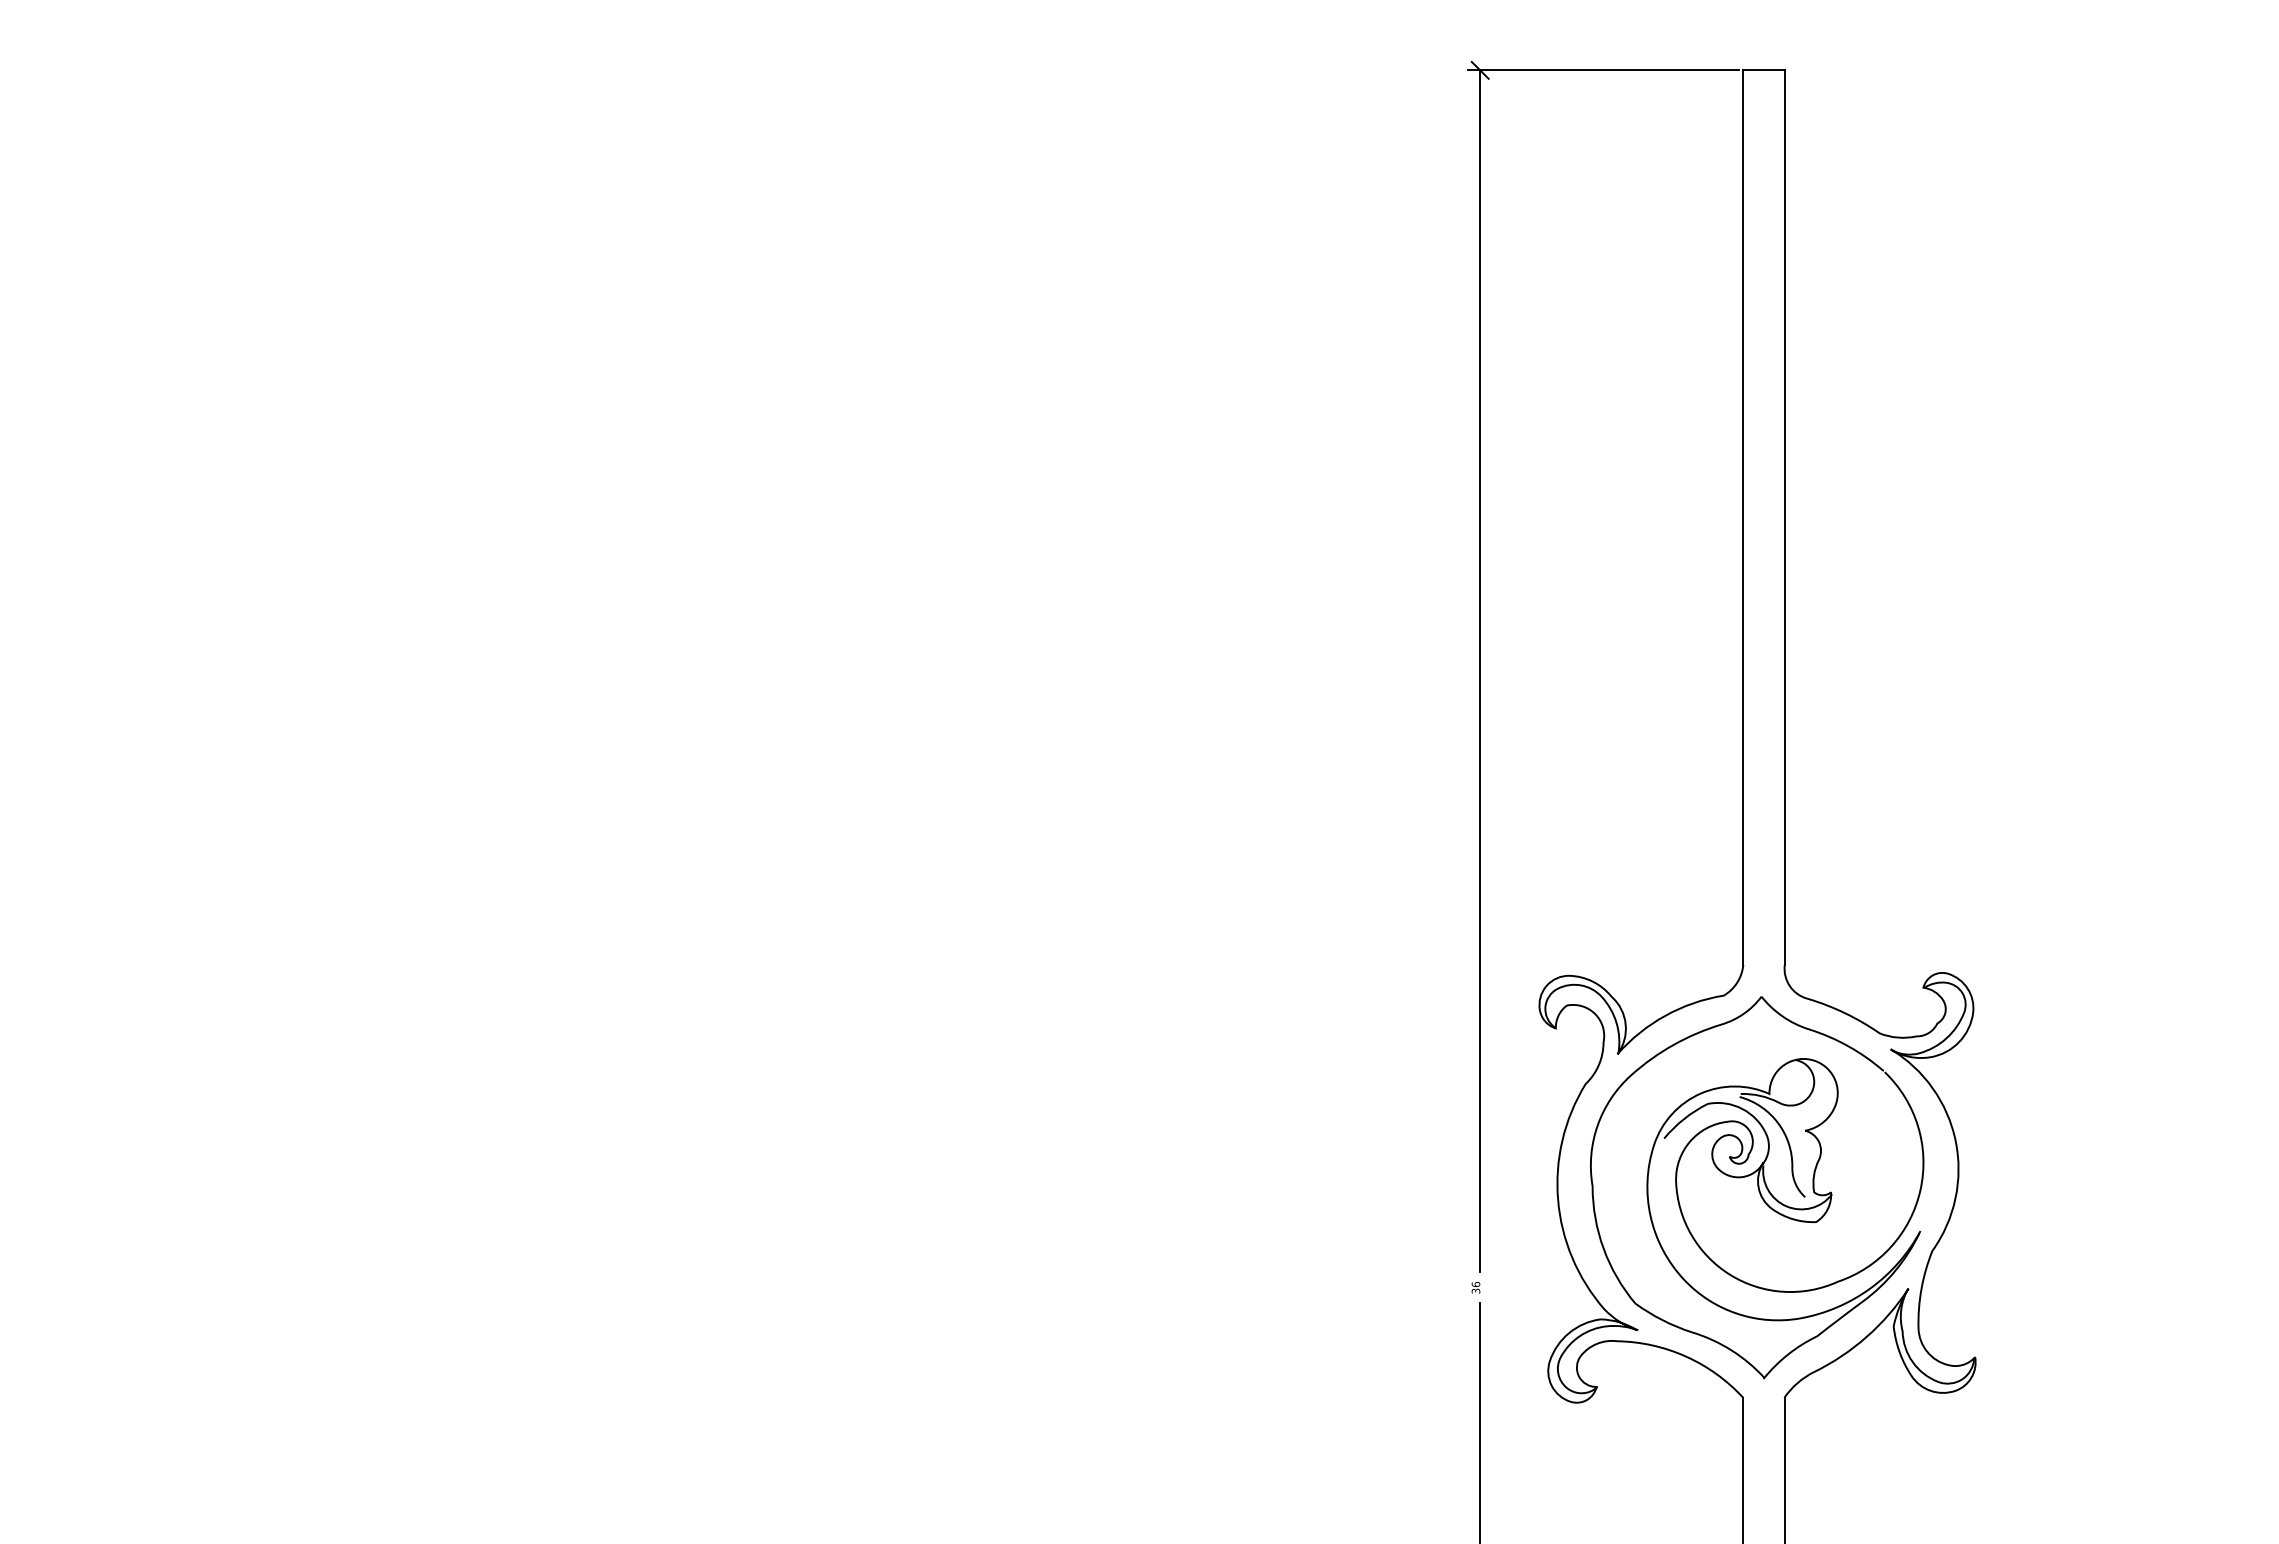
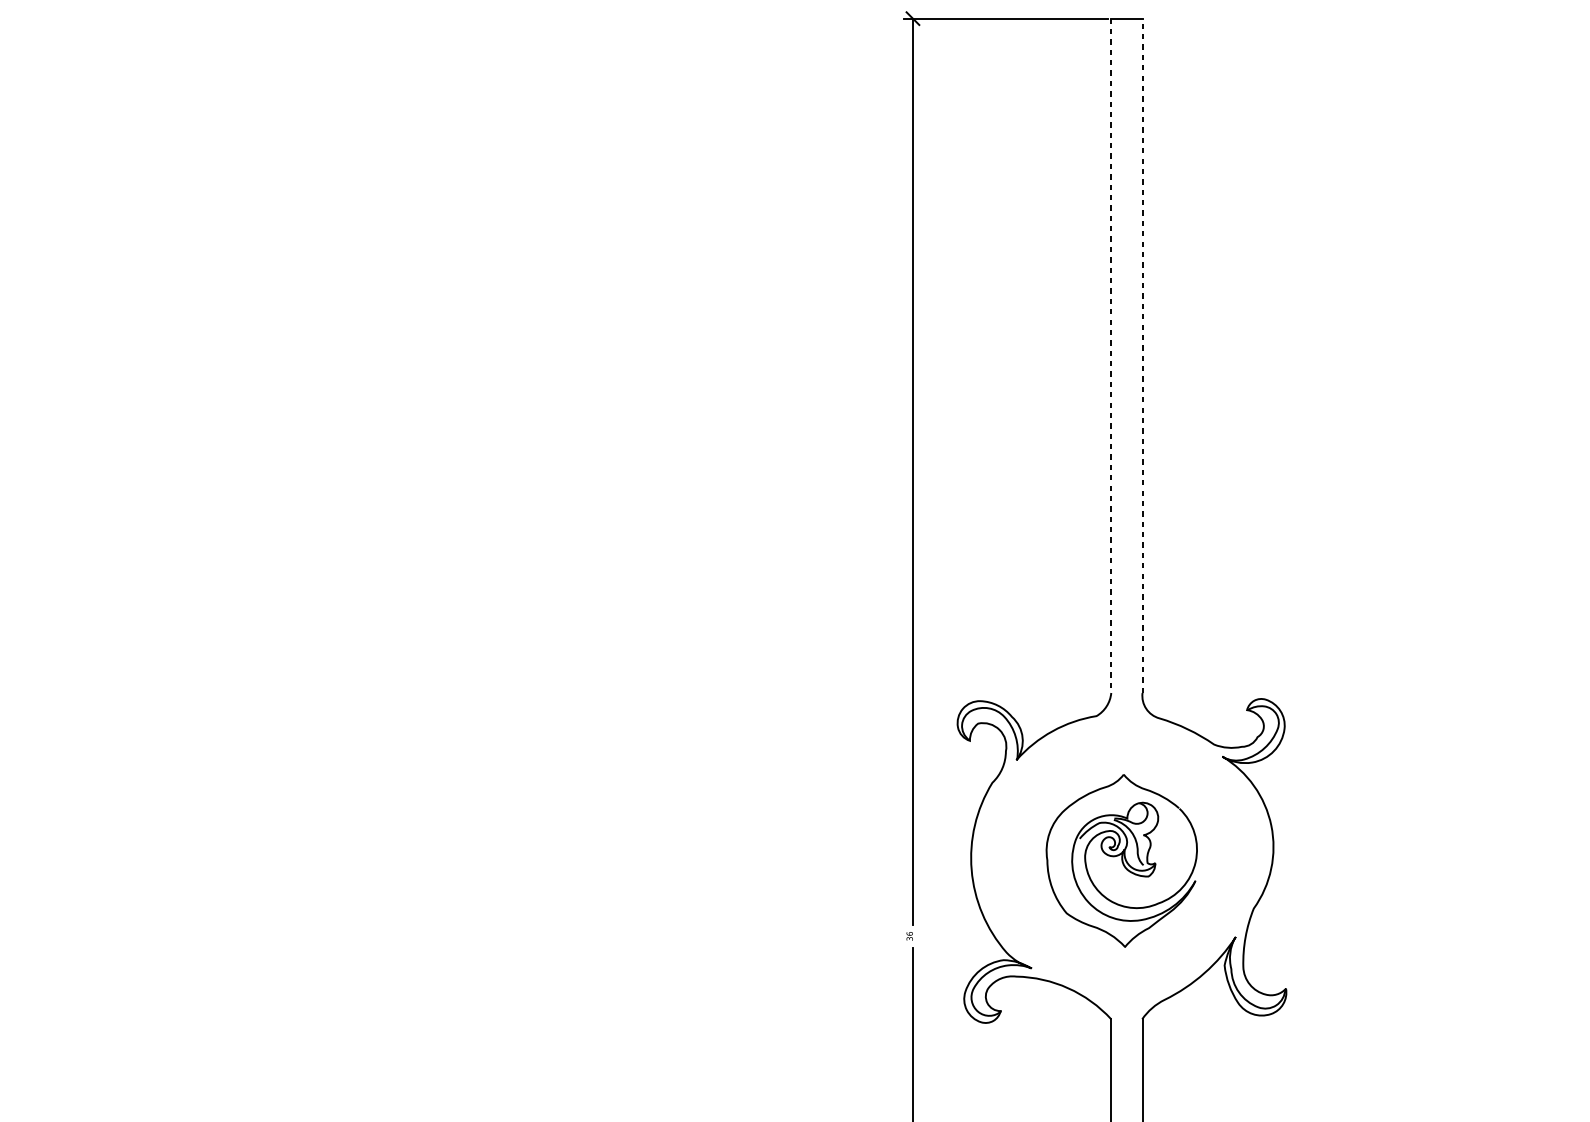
line: (1784, 517) -> (1142, 355), solid -> dashed
line: (1743, 518) -> (1111, 356), solid -> dashed
part: (1757, 1187) -> (1121, 860), size x0.6

